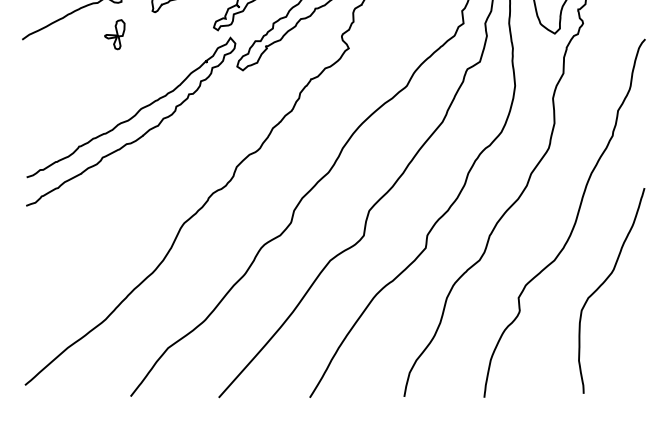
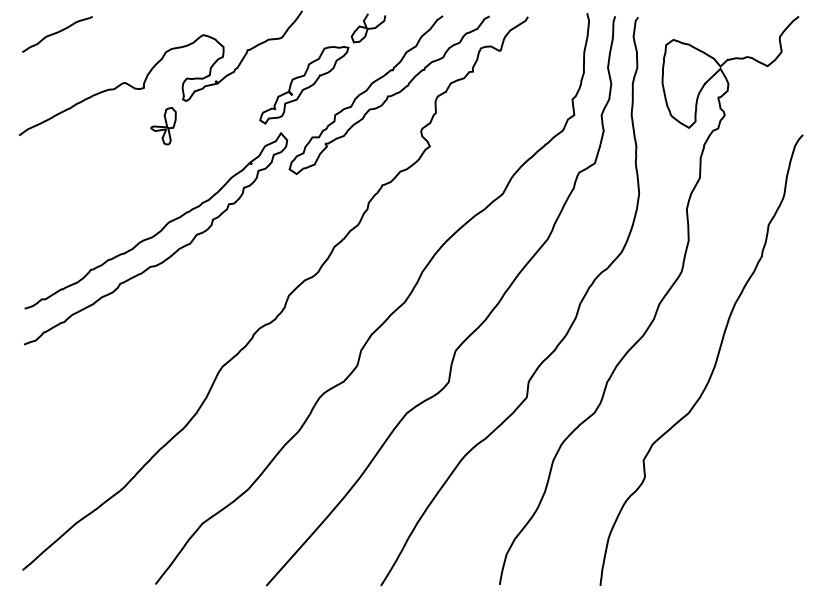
part: (114, 34) -> (163, 126), moved
curve: (604, 282) -> (751, 441), removed

